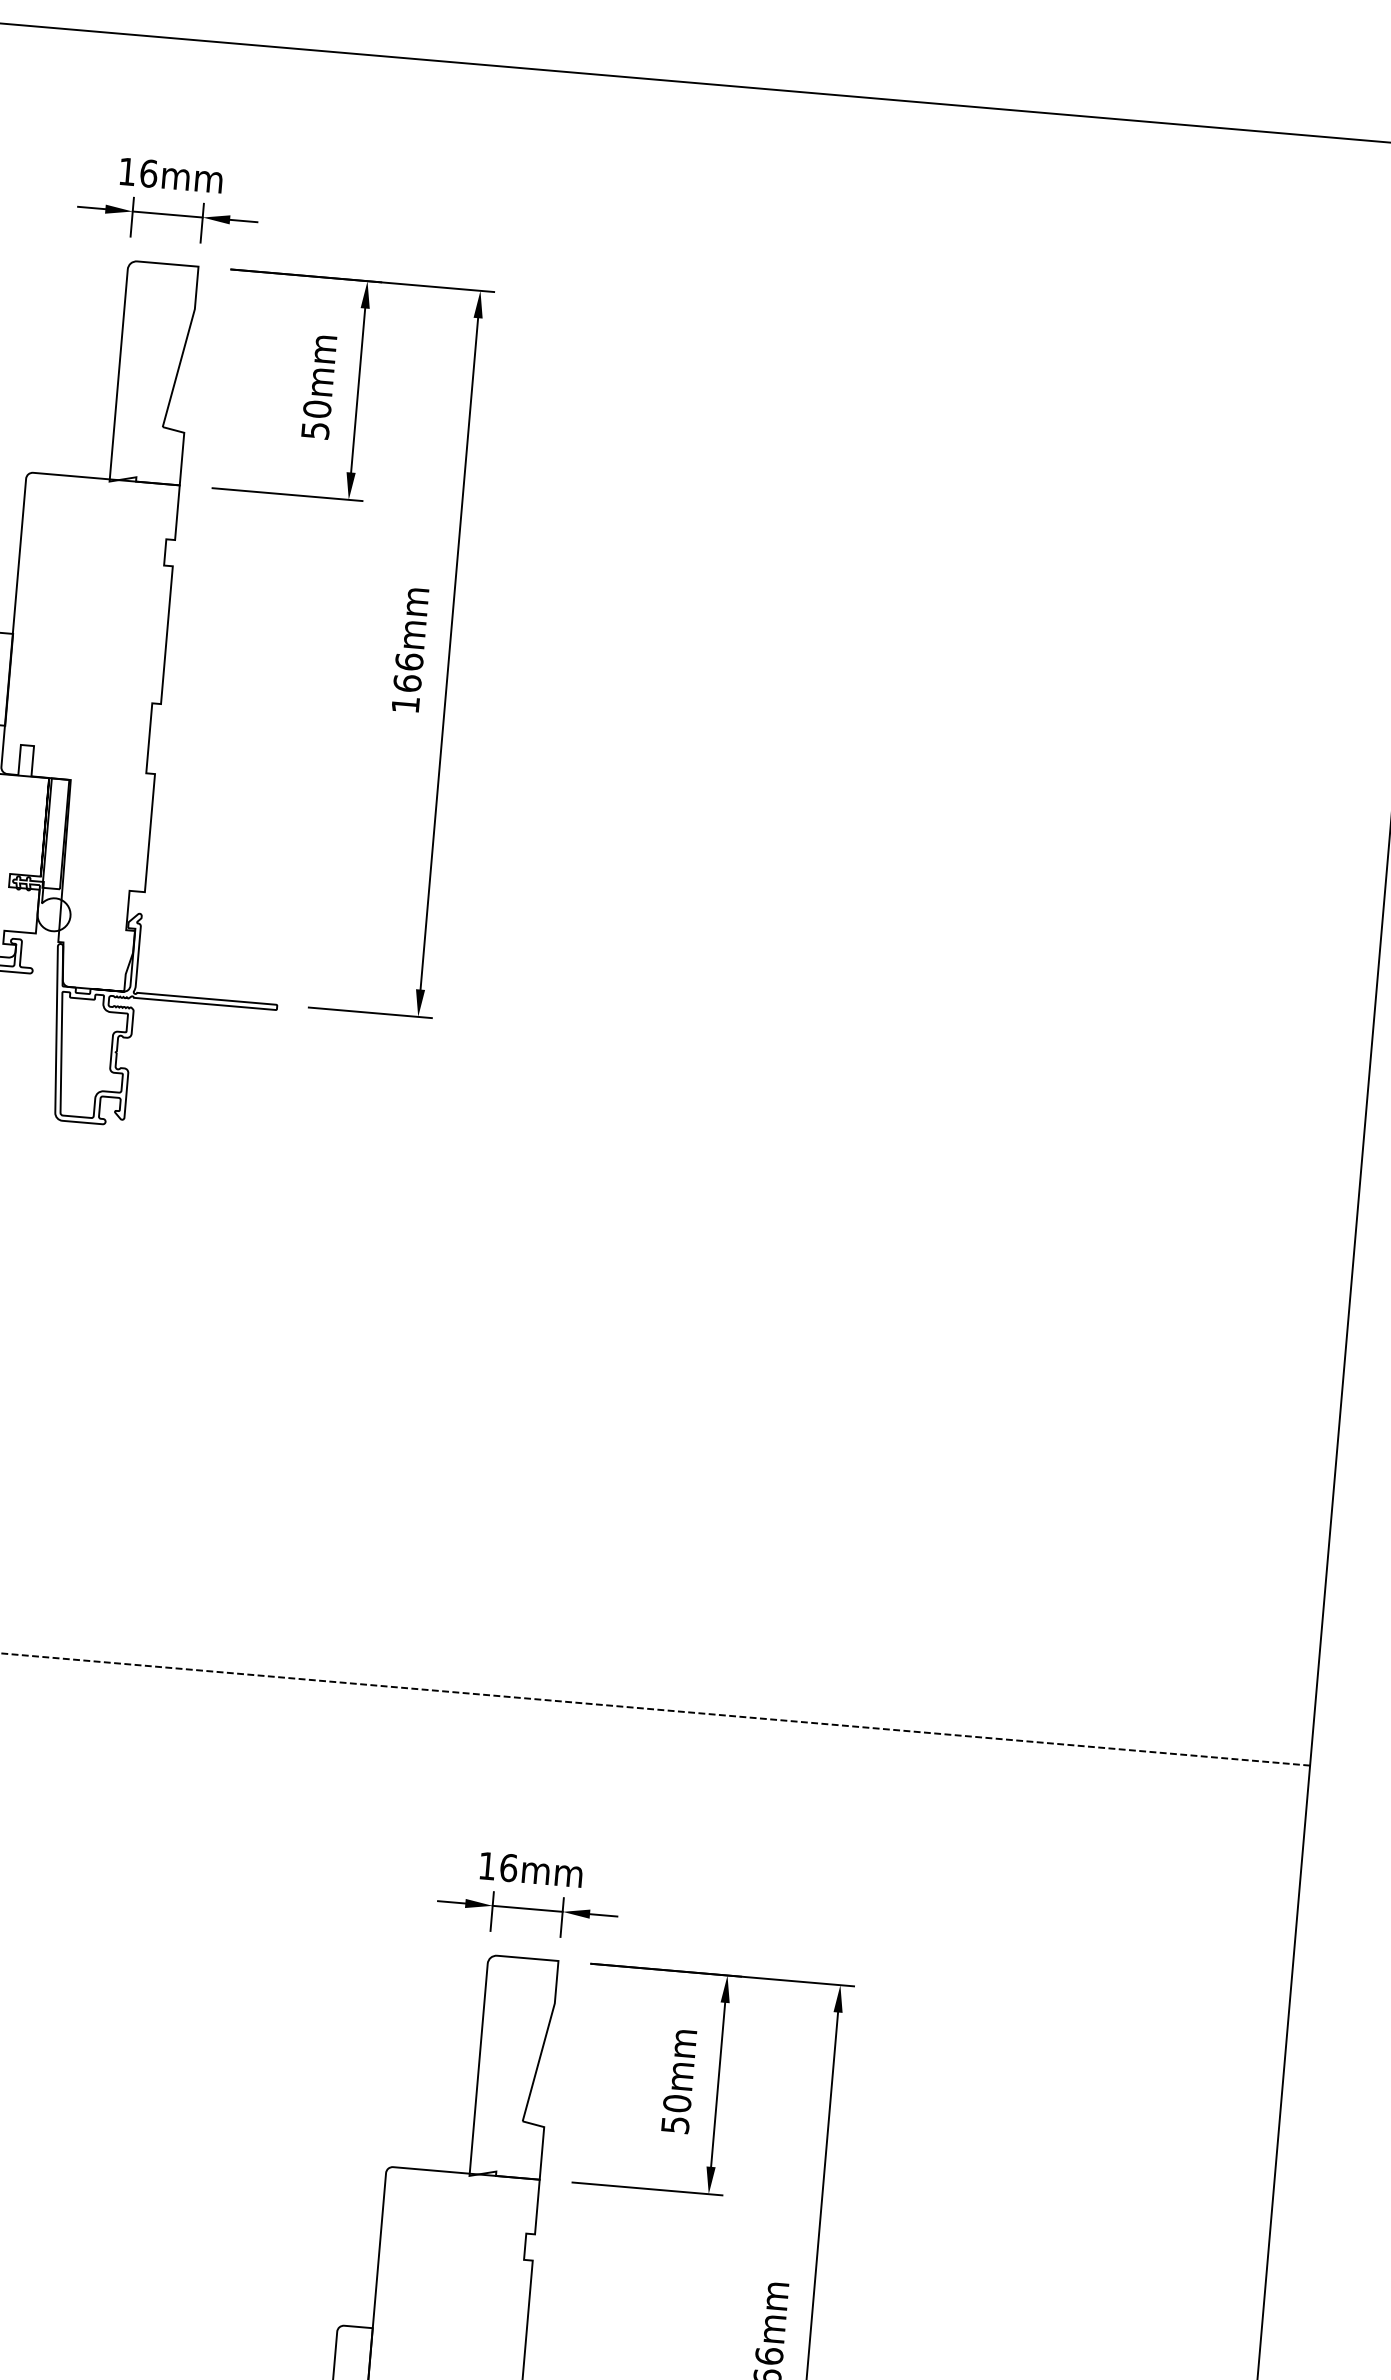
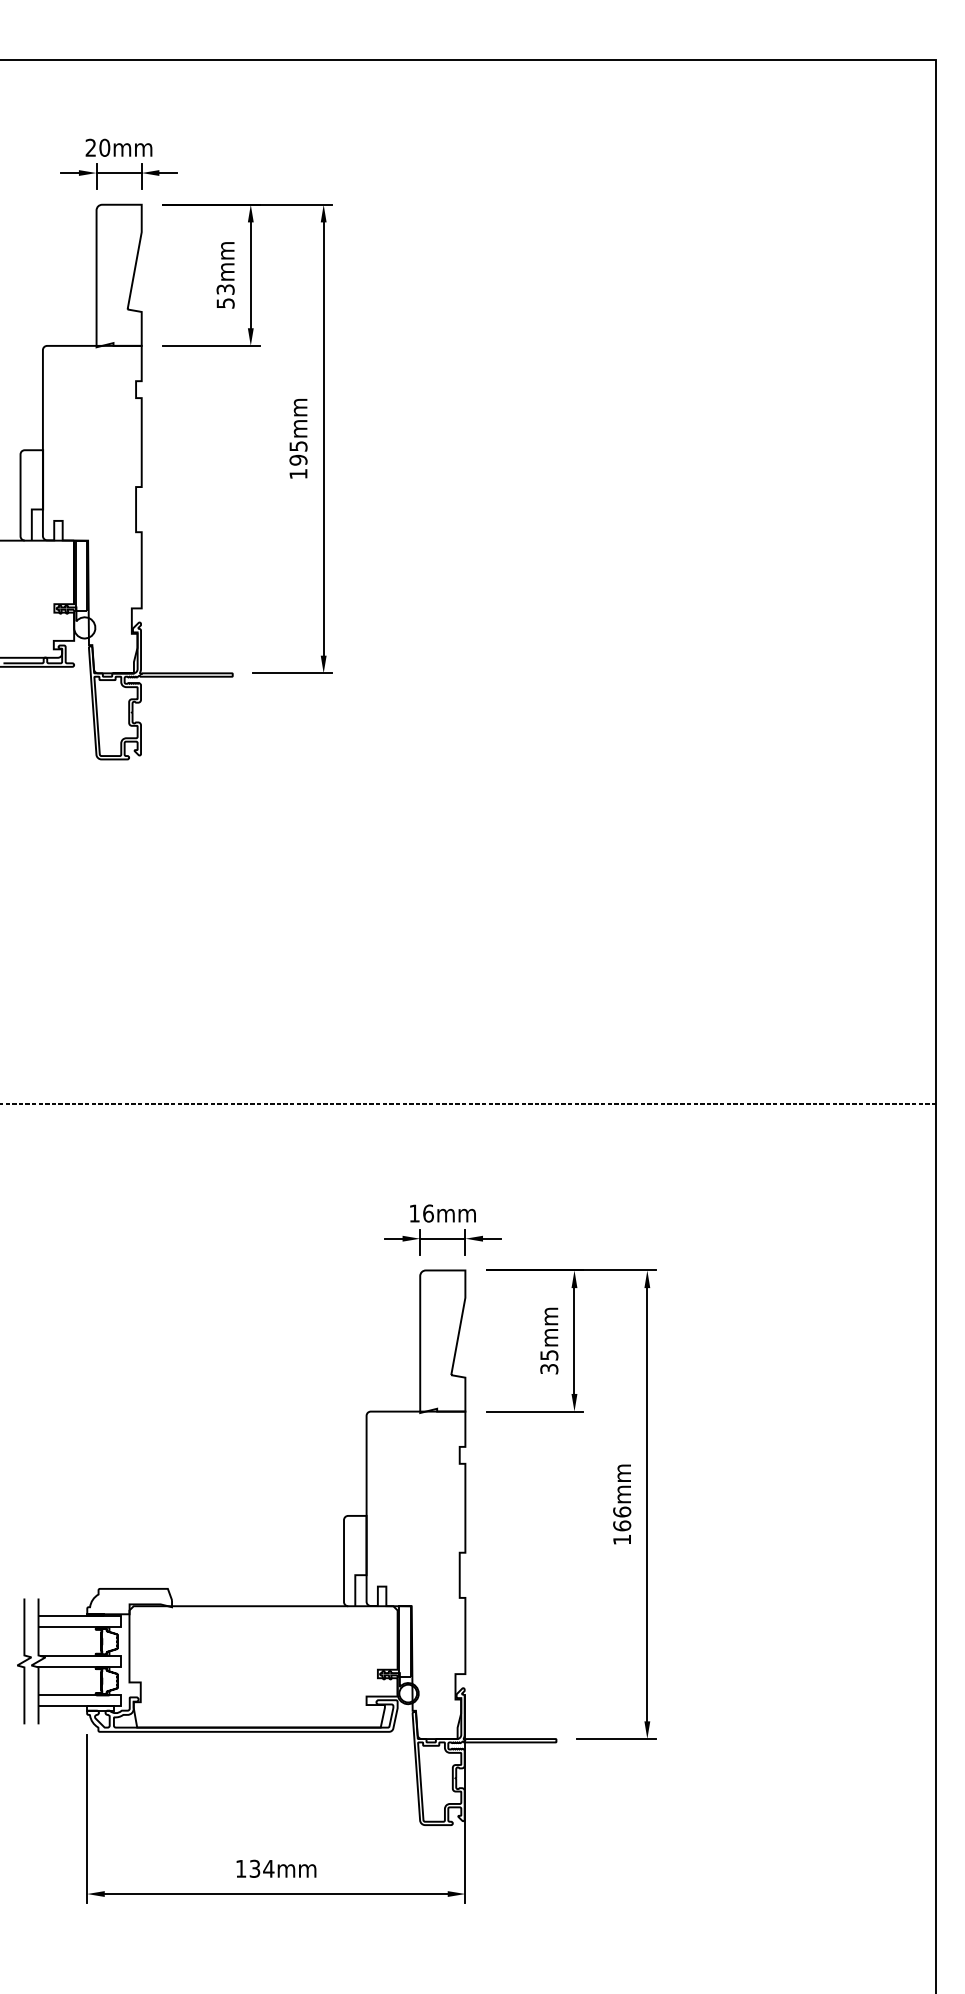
text: (137, 172) -> (97, 147), 16mm -> 20mm
text: (317, 409) -> (225, 289), 50mm -> 53mm
text: (408, 671) -> (298, 452), 166mm -> 195mm
text: (676, 2113) -> (549, 1361), 50mm -> 35mm

